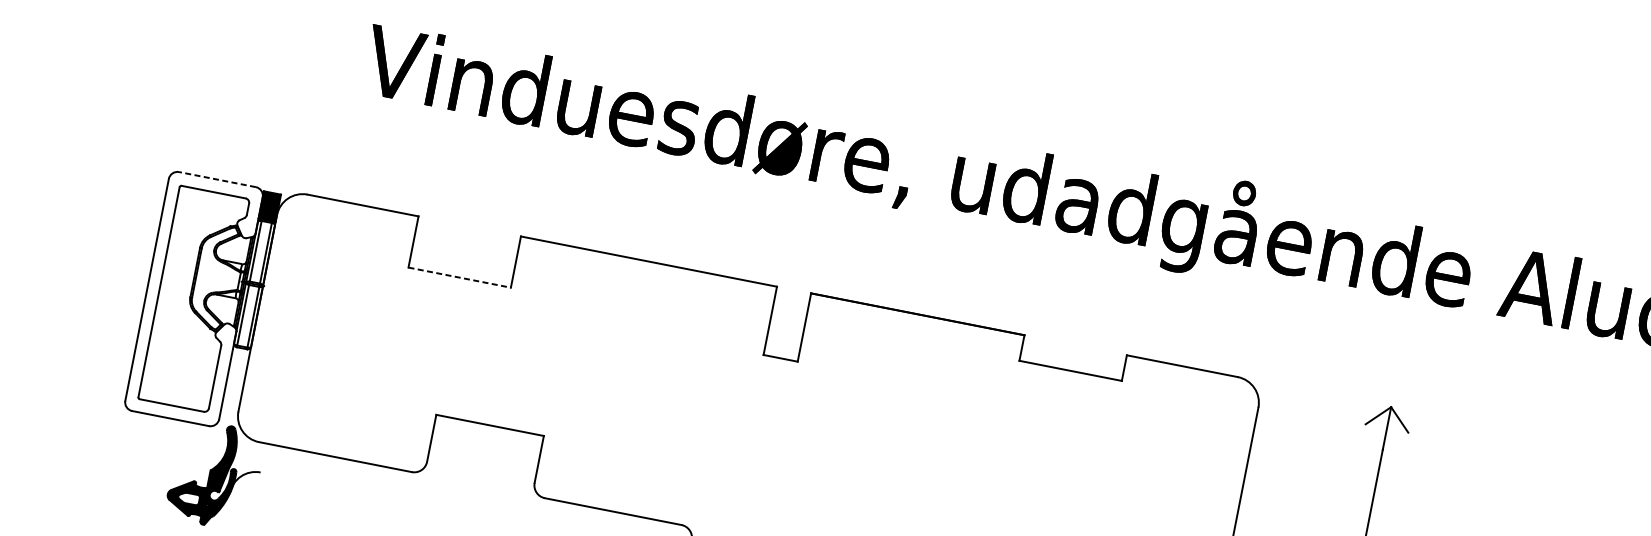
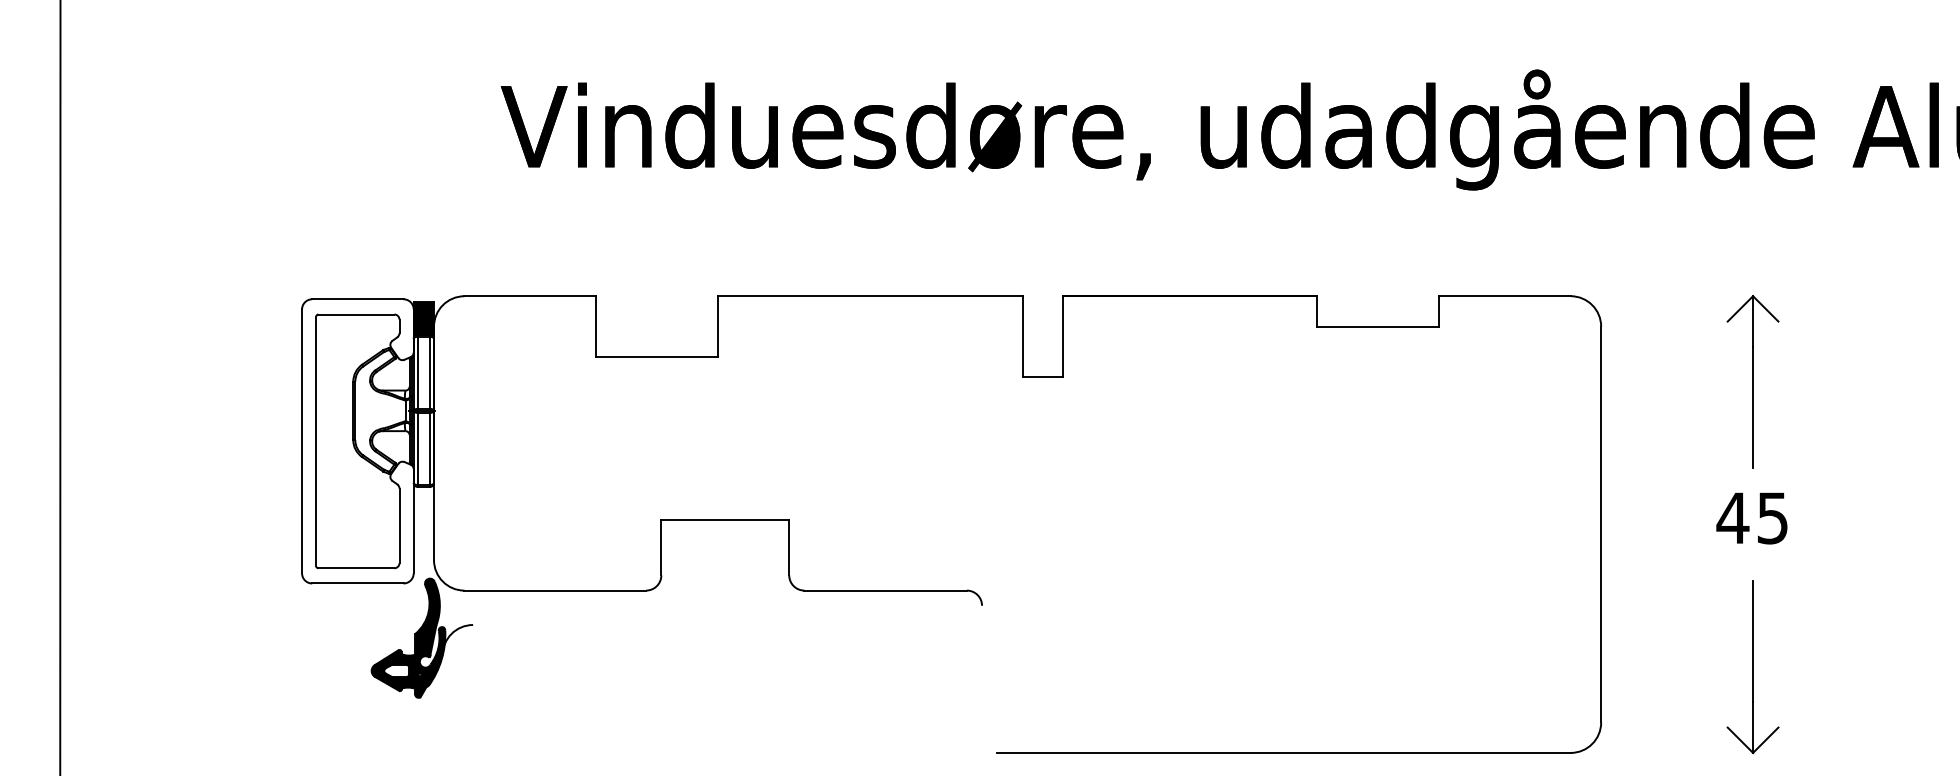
line: (217, 179) -> (357, 299), dashed -> solid
line: (459, 277) -> (657, 357), dashed -> solid

